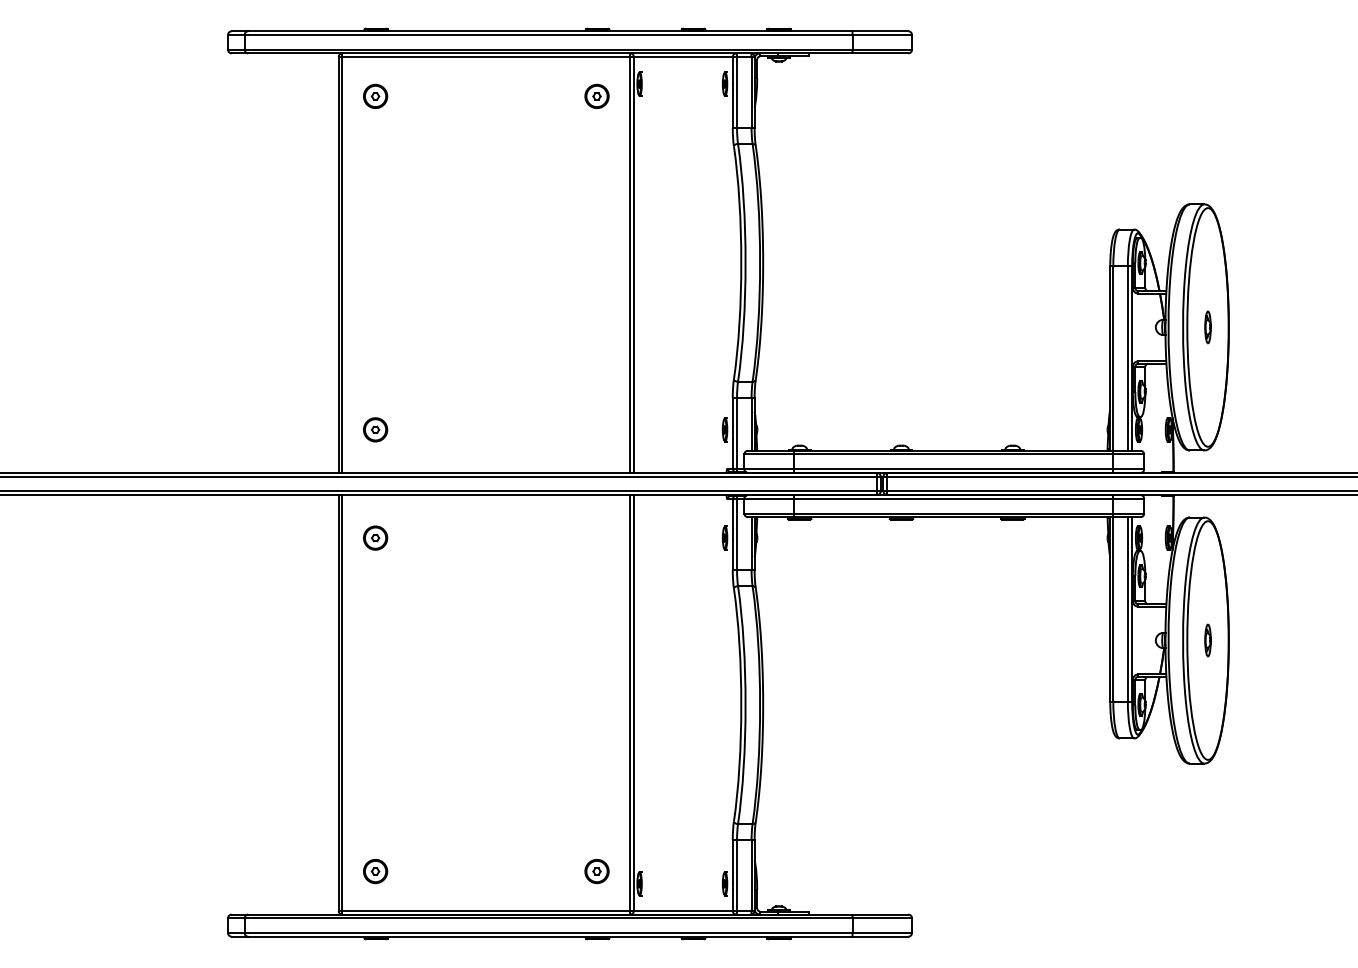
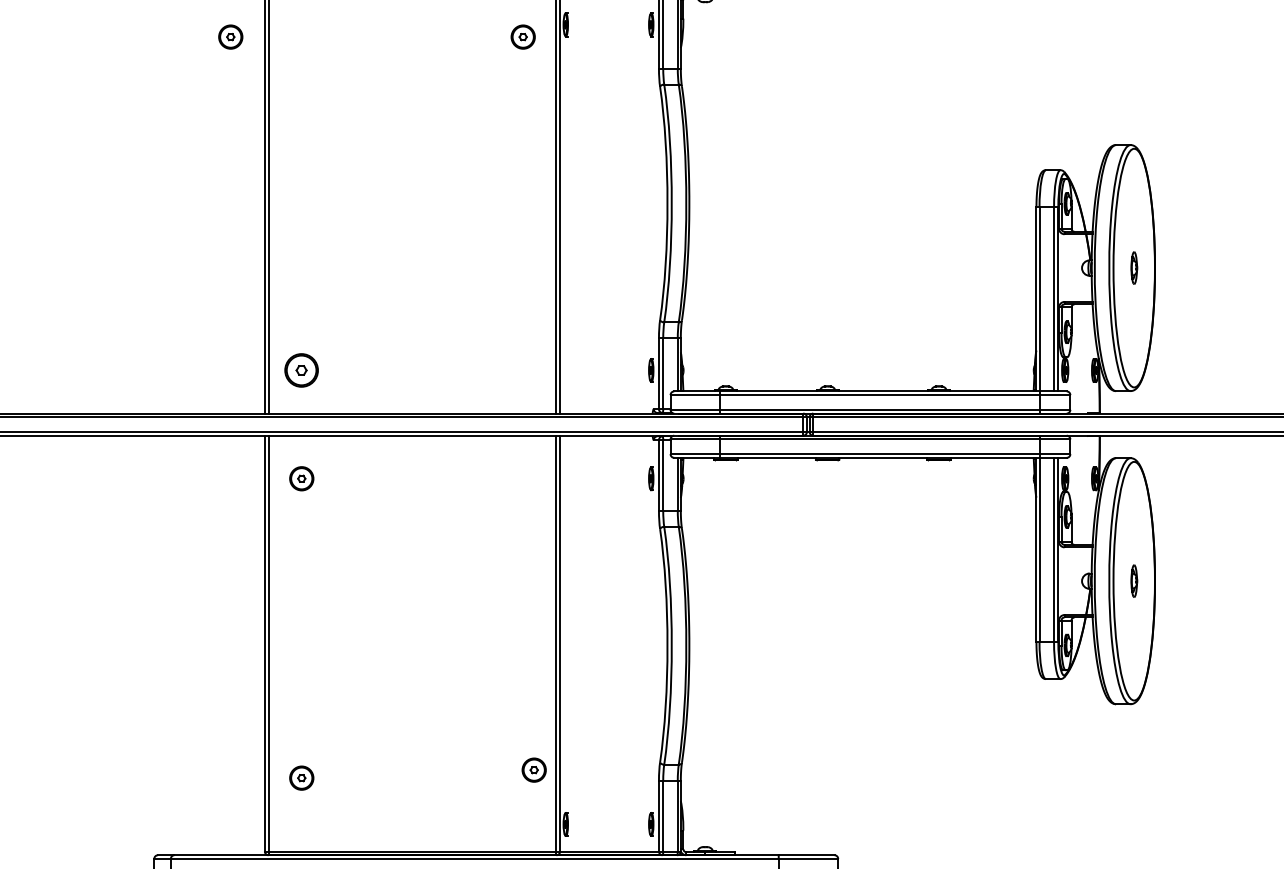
part: (375, 95) -> (230, 36), moved
part: (375, 429) -> (301, 370), size x1.4
part: (375, 871) -> (301, 778), moved
part: (596, 871) -> (533, 770), moved

